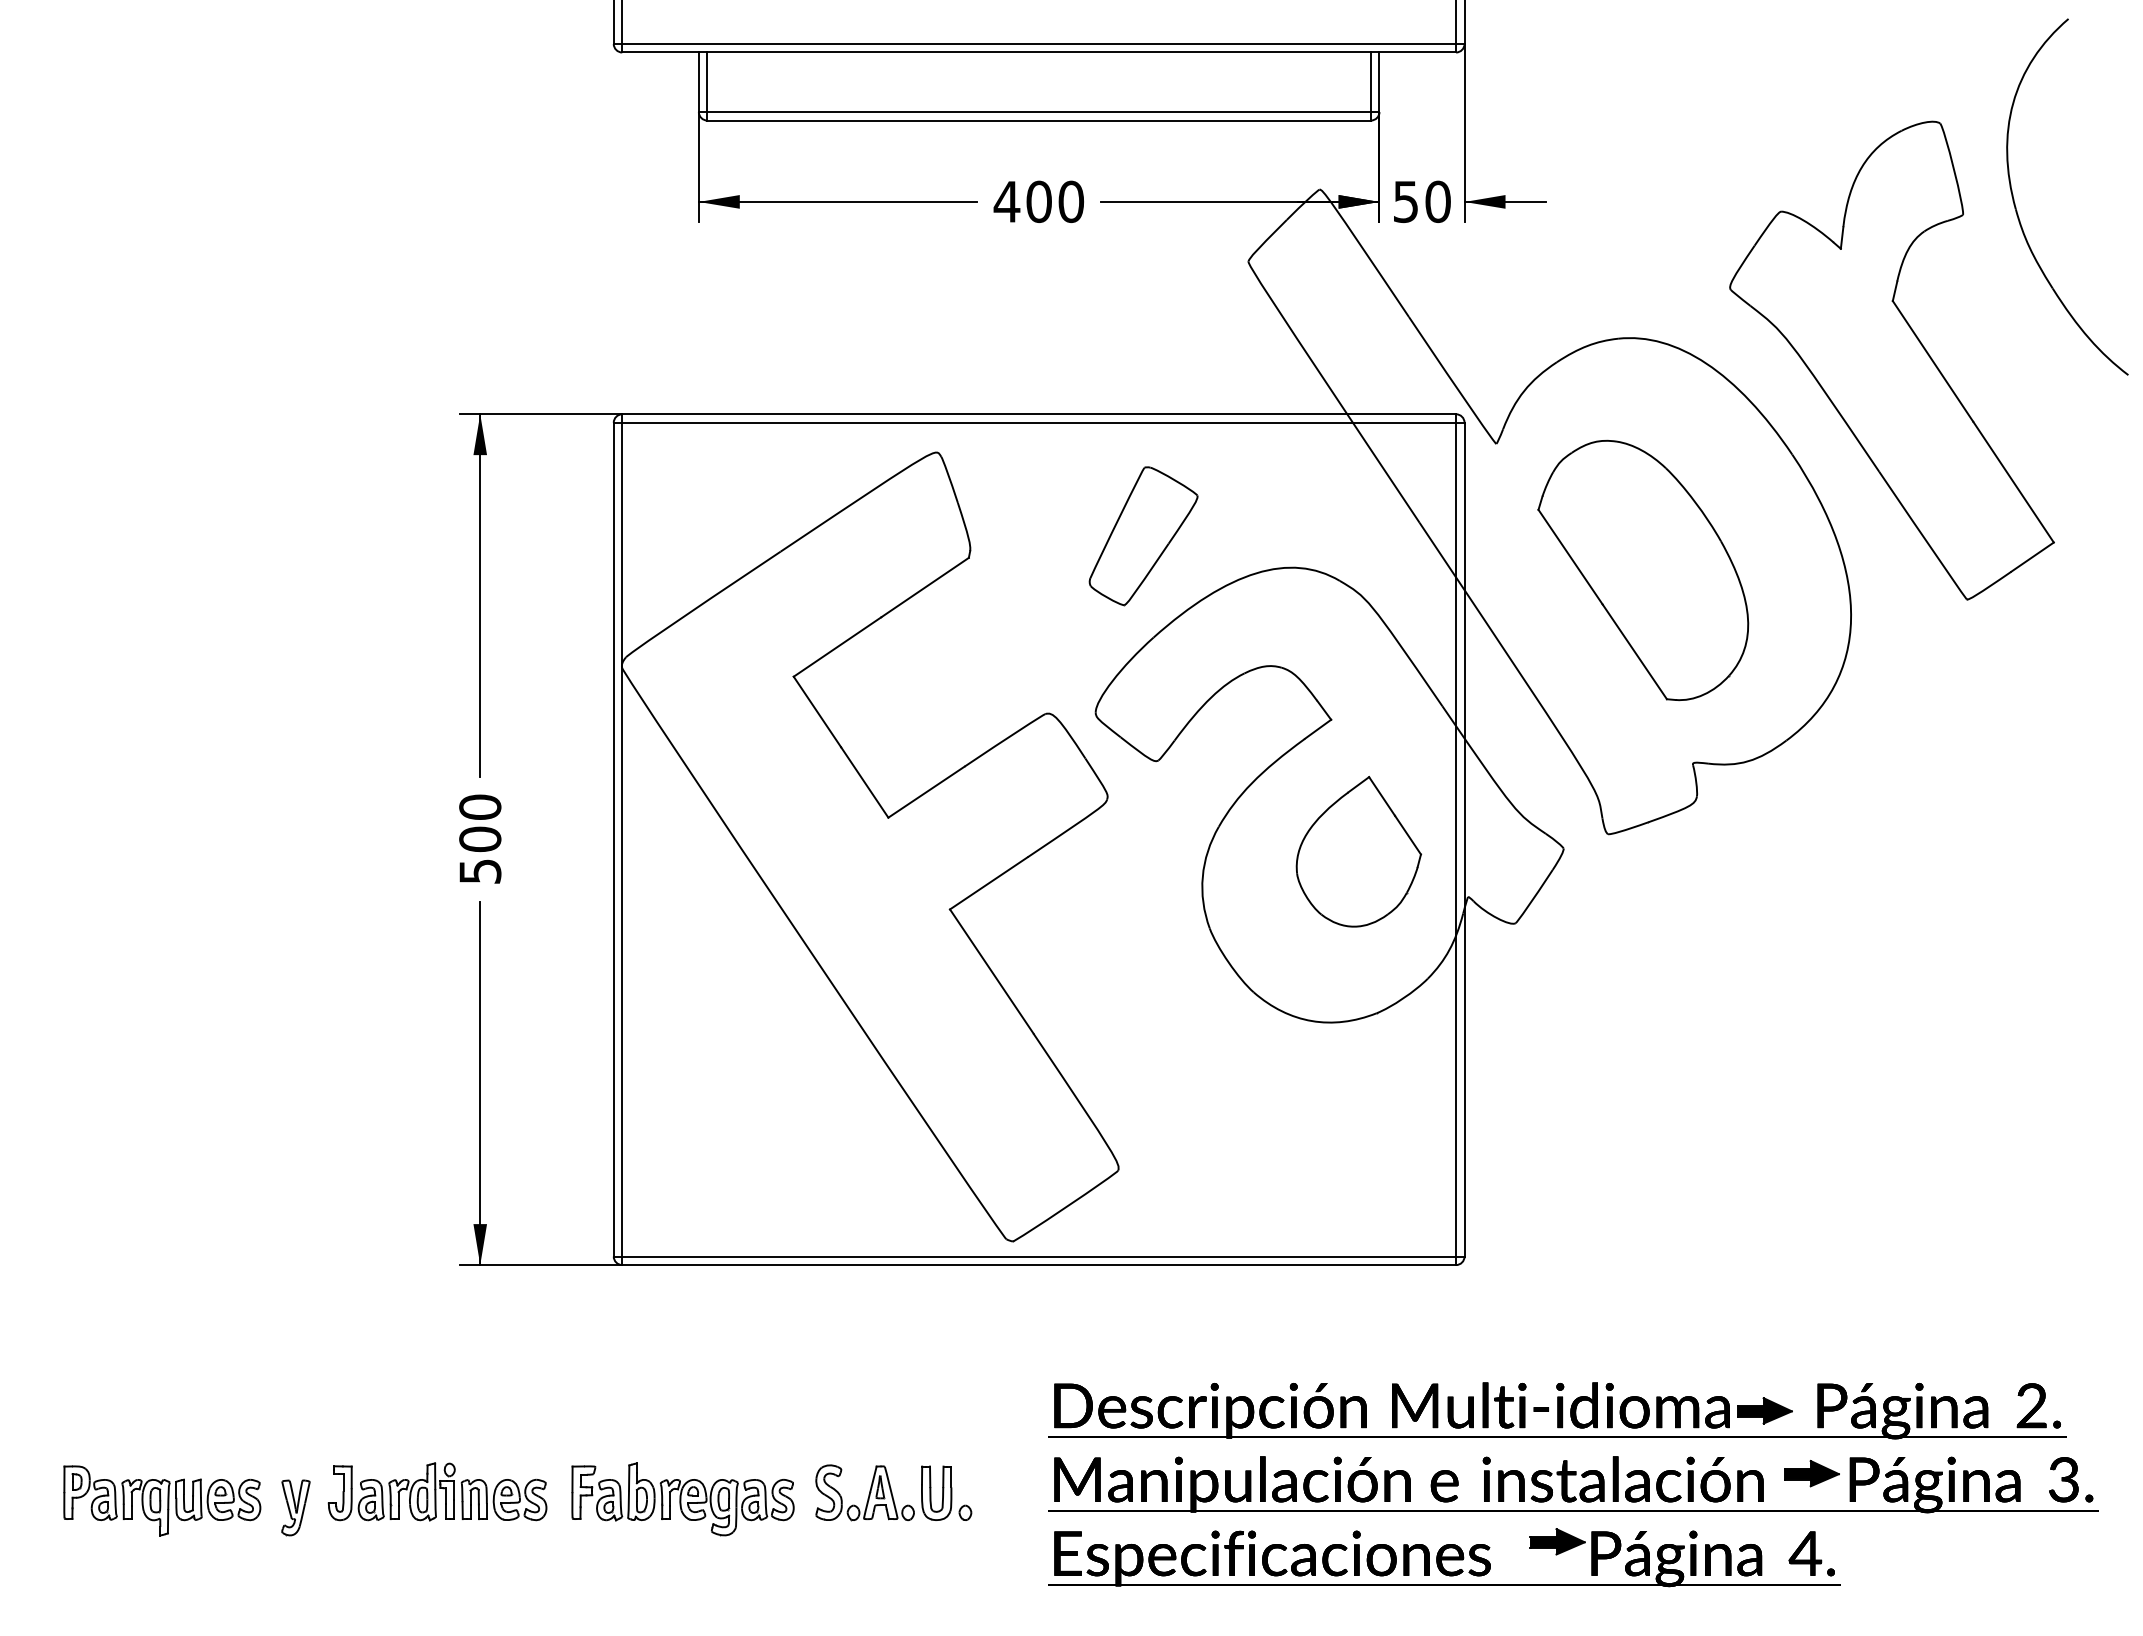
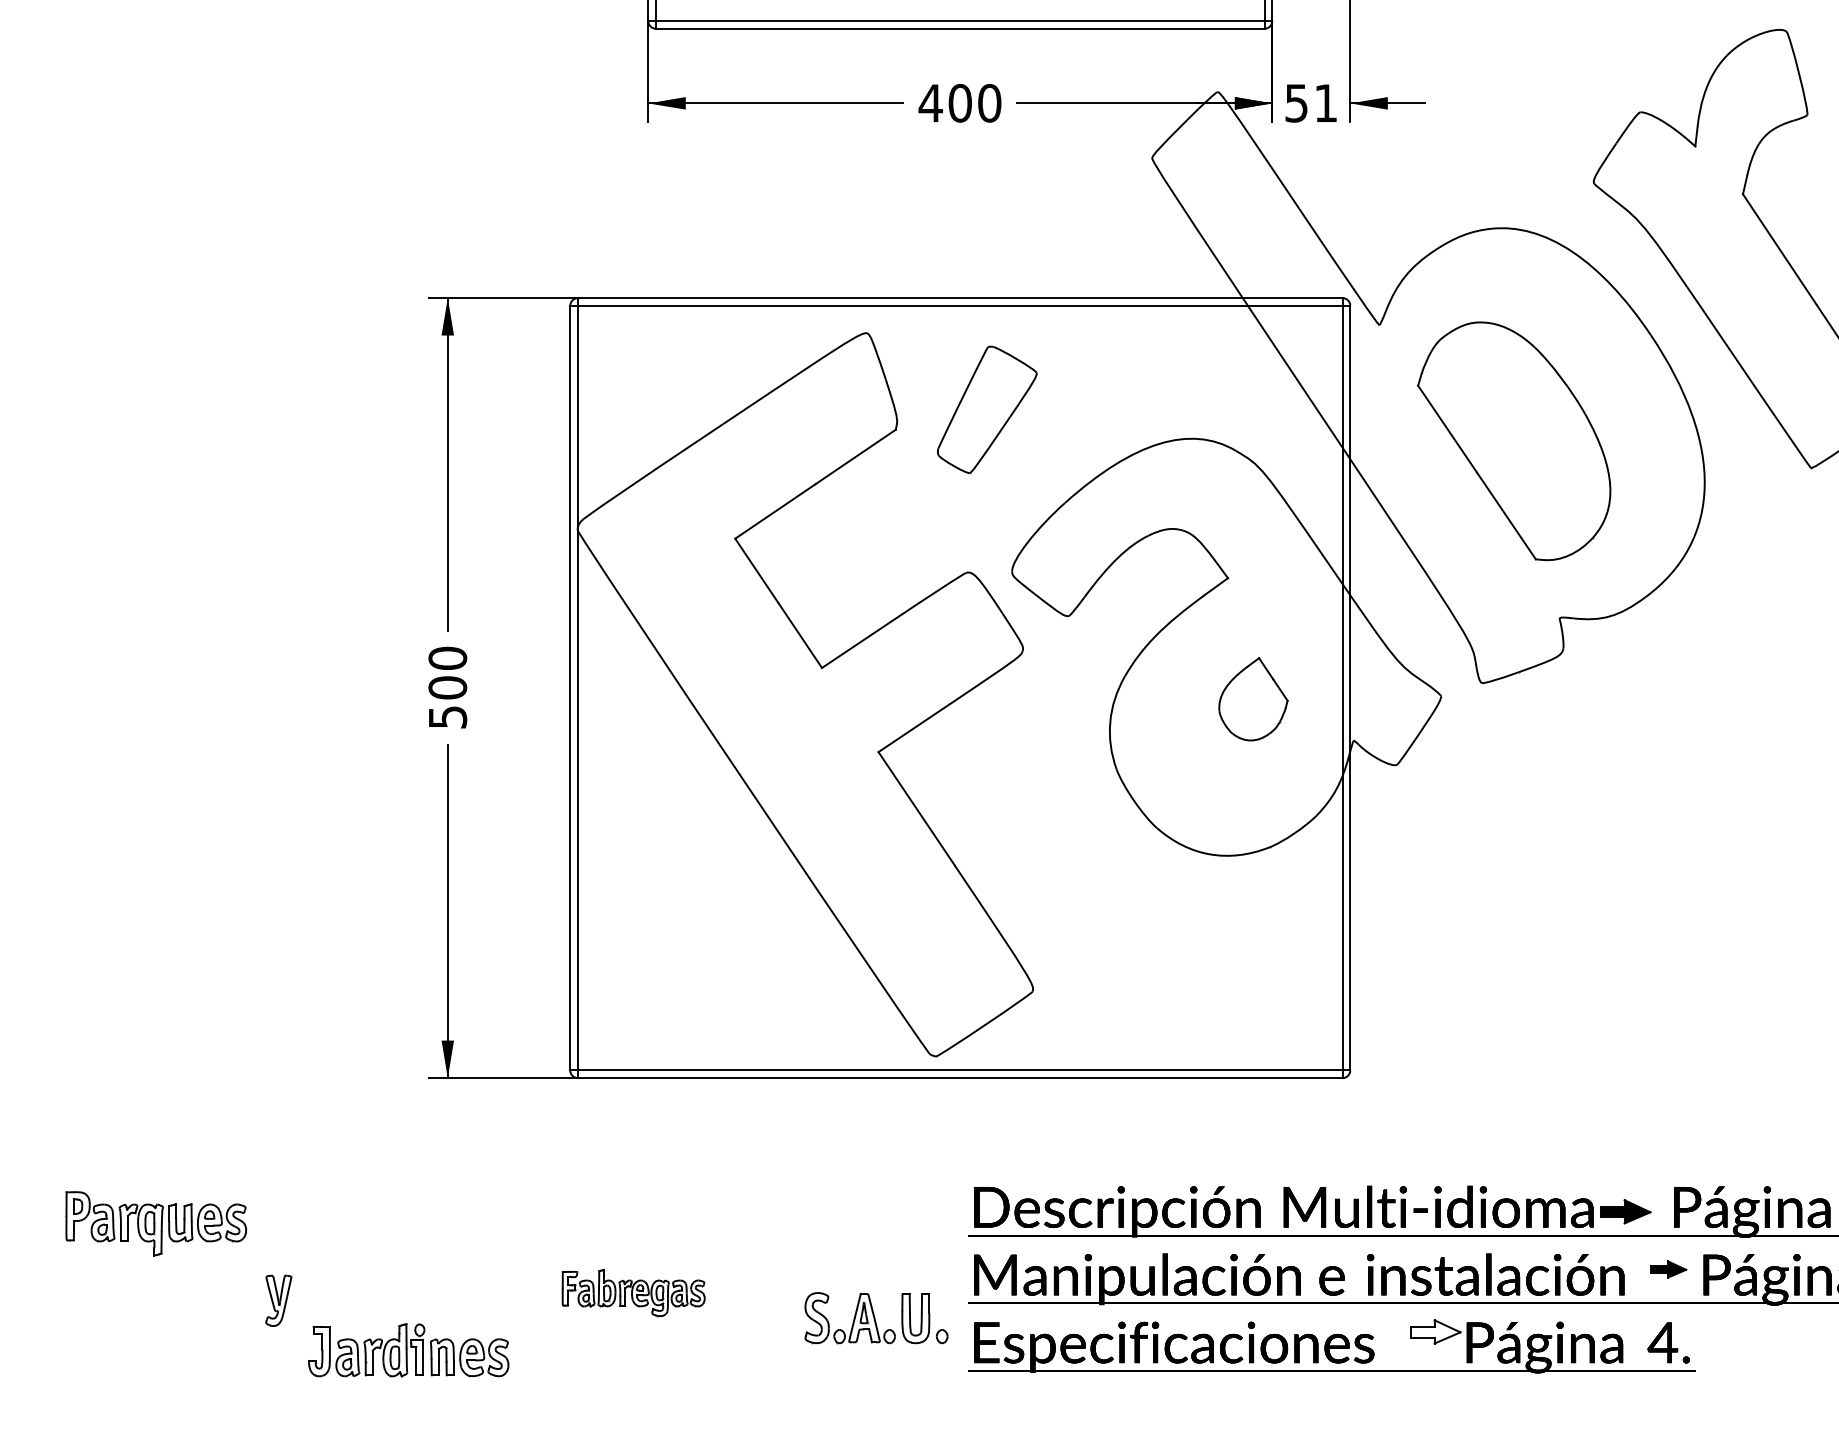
text: (1437, 201) -> (1325, 102), 50 -> 51
part: (1143, 536) -> (987, 410), moved
part: (1358, 851) -> (1253, 698), size x0.6
part: (1811, 1473) -> (1668, 1269), size x0.7
part: (437, 1491) -> (408, 1349), moved
part: (893, 1492) -> (876, 1317), moved
part: (682, 1499) -> (633, 1293), size x0.7
part: (162, 1500) -> (156, 1223), moved
fill: (1557, 1541) -> (1435, 1331), removed

